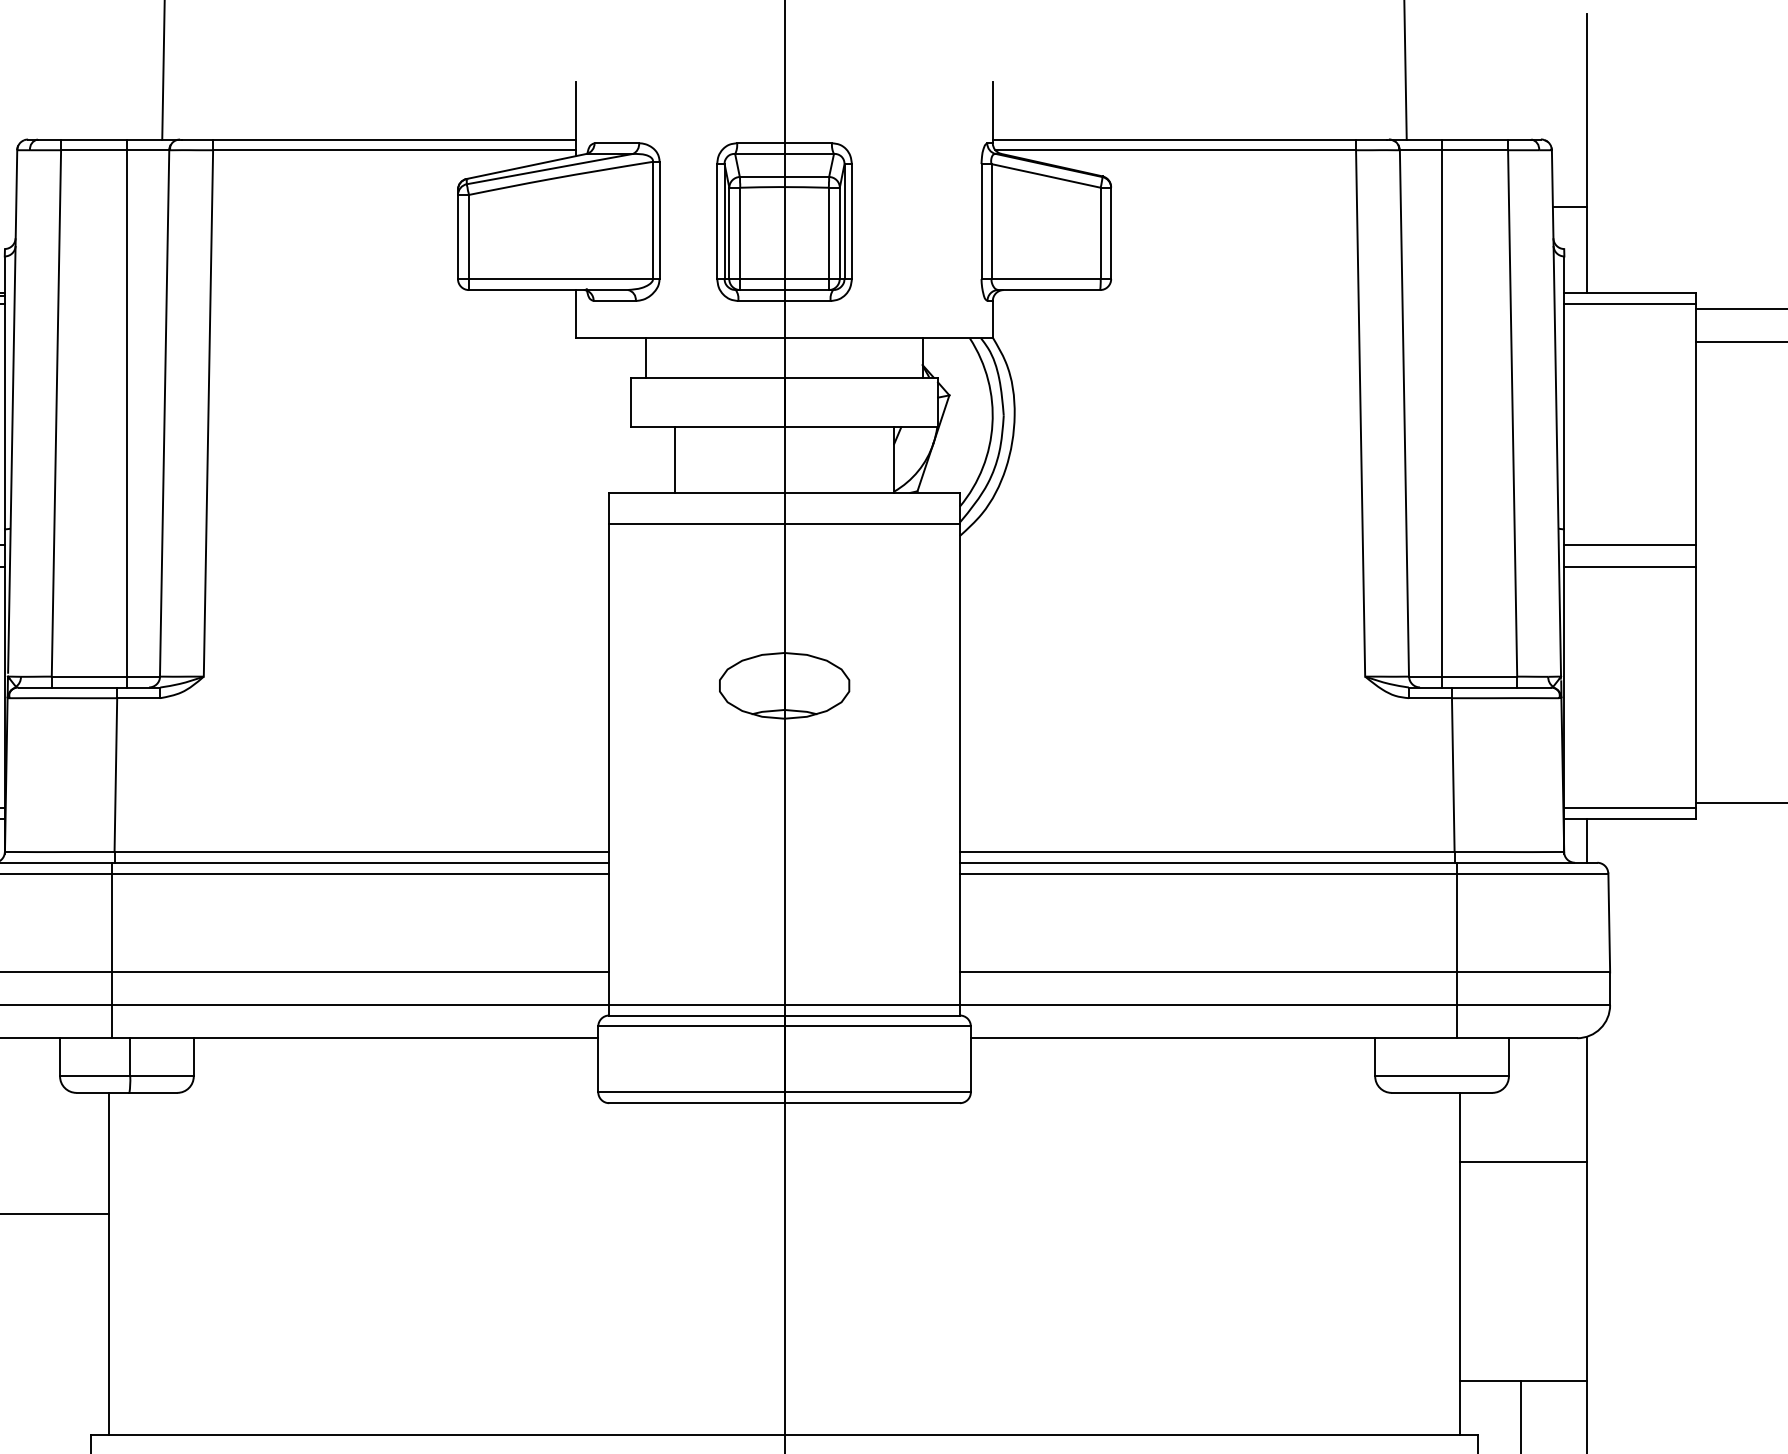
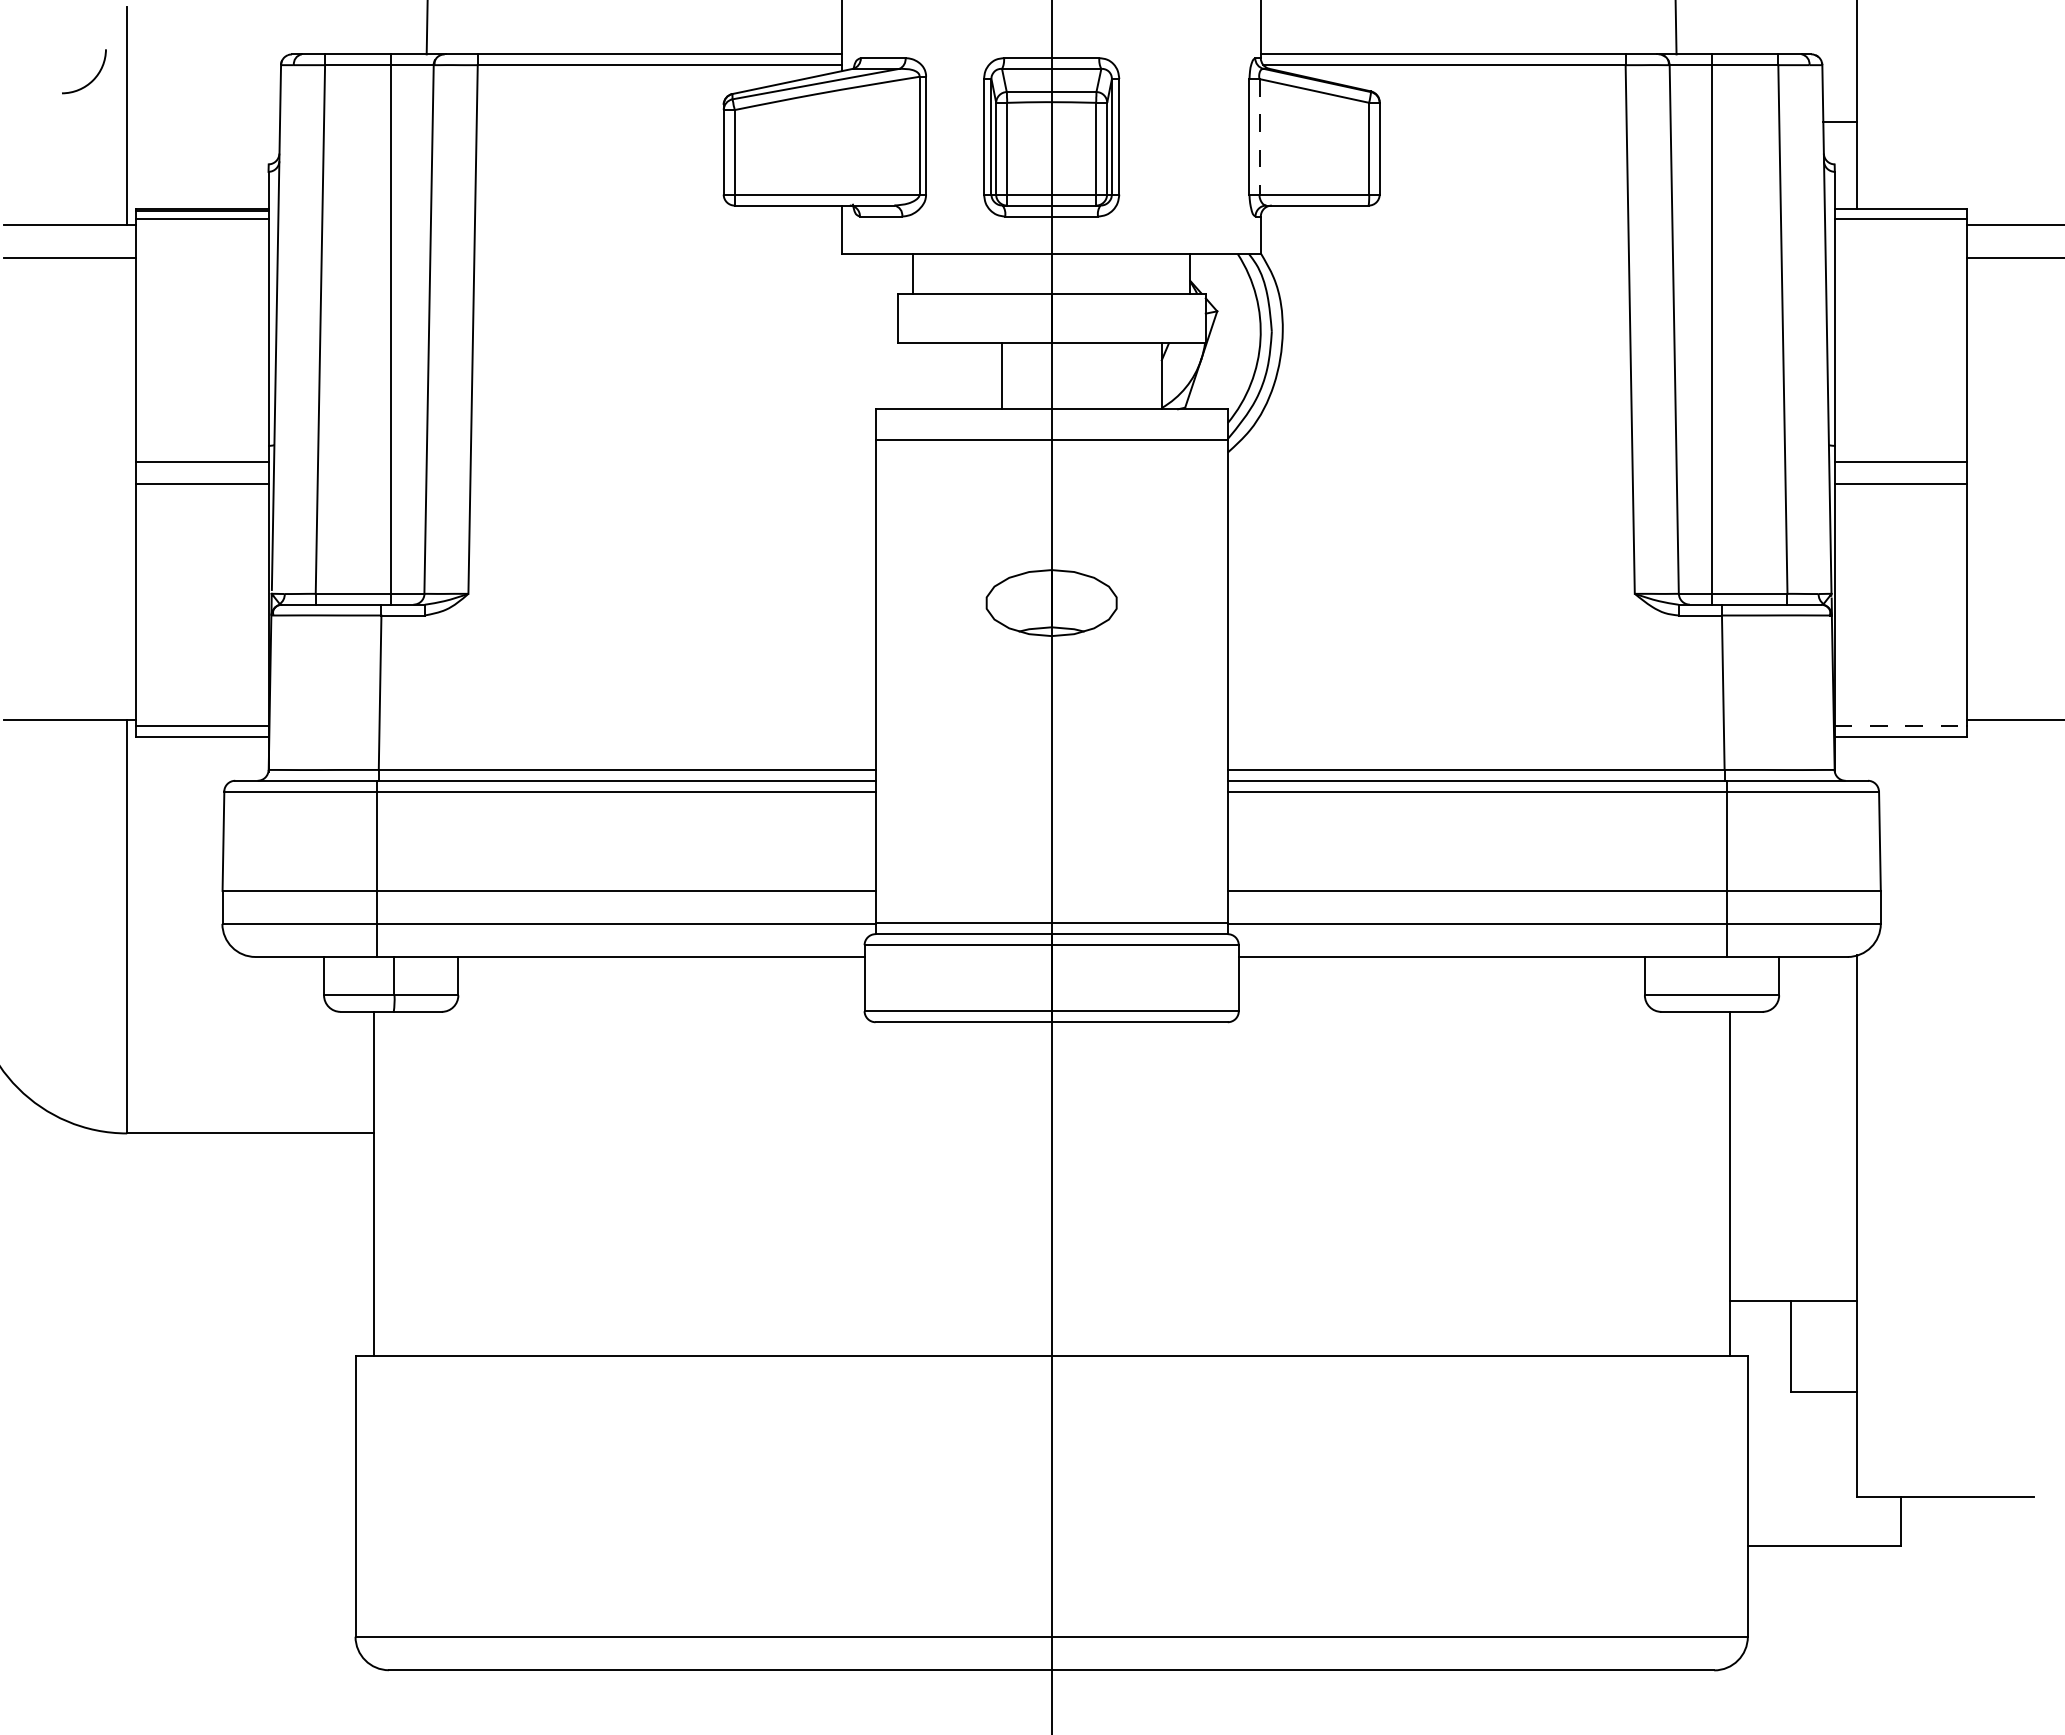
line: (991, 221) -> (1259, 136), solid -> dashed
line: (674, 460) -> (1001, 376), moved
line: (1630, 807) -> (1901, 725), solid -> dashed
line: (1586, 840) -> (1857, 758), removed
line: (1523, 1162) -> (1793, 1081), removed

